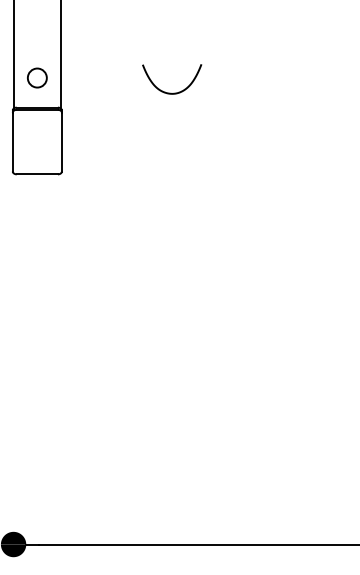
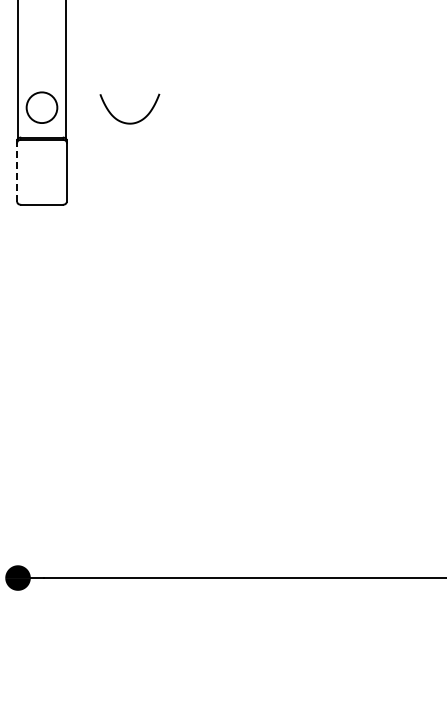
circle: (36, 77) -> (41, 107), size x1.6
curve: (171, 92) -> (129, 122), moved
line: (13, 142) -> (17, 172), solid -> dashed

